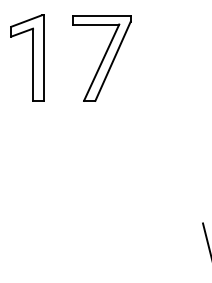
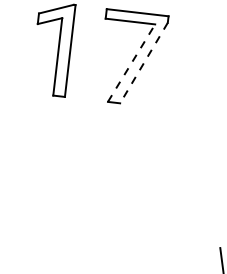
line: (112, 61) -> (143, 63), solid -> dashed
line: (101, 62) -> (131, 62), solid -> dashed

